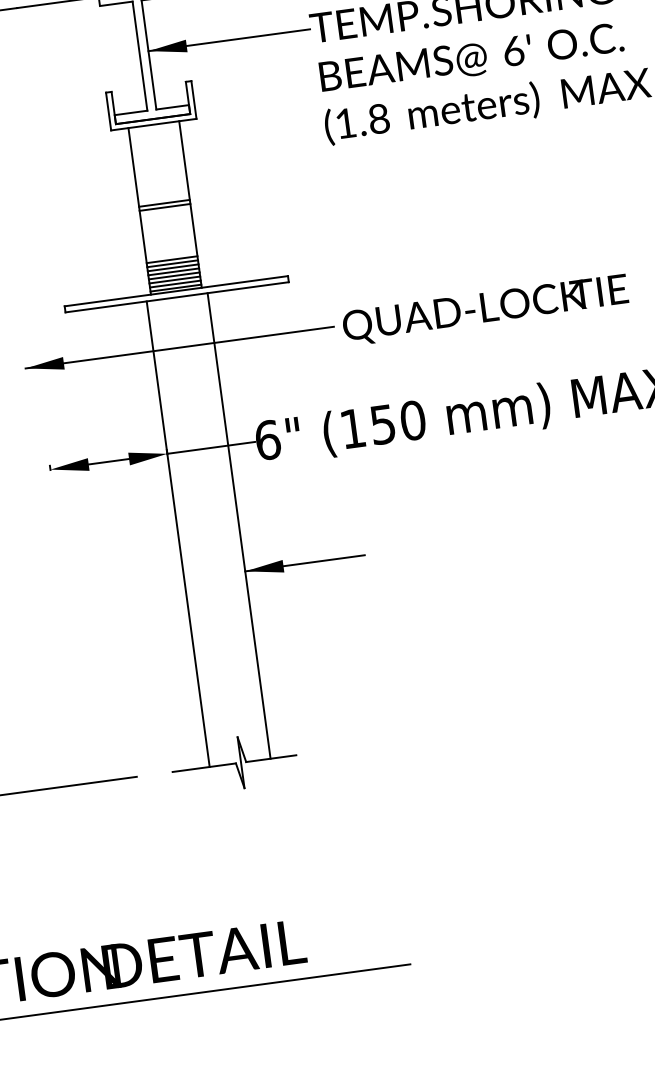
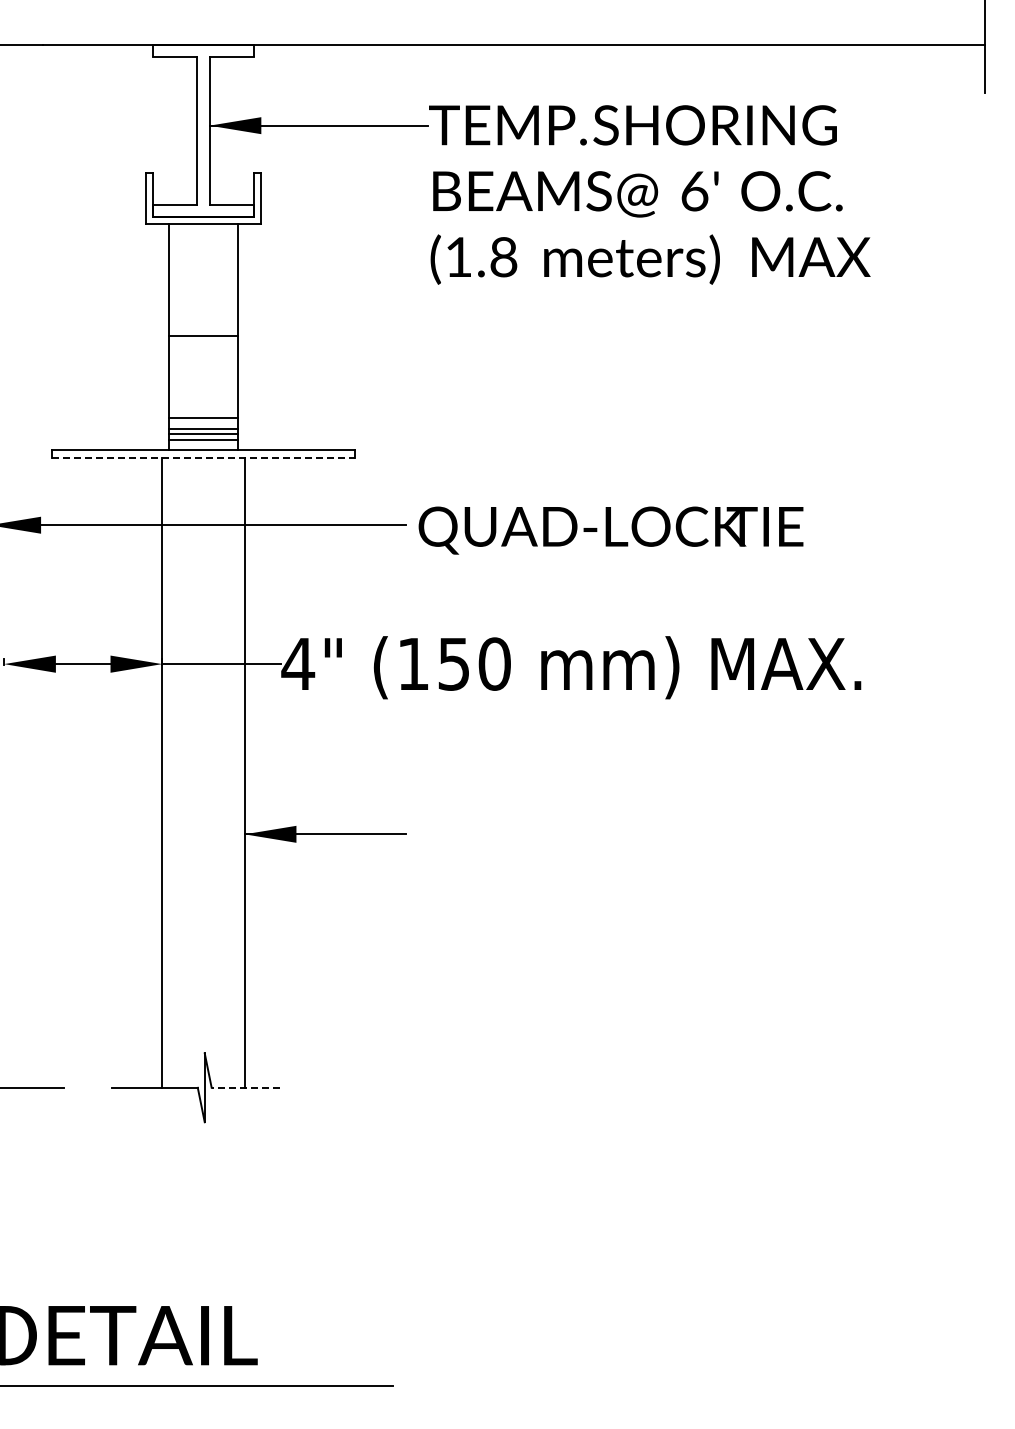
line: (164, 203) -> (203, 330), removed
line: (172, 260) -> (203, 407), removed
line: (172, 263) -> (203, 412), removed
line: (173, 271) -> (203, 423), removed
line: (175, 288) -> (203, 445), removed
line: (177, 297) -> (203, 457), solid -> dashed
text: (267, 439) -> (298, 663), 6" -> 4"
line: (271, 758) -> (245, 1087), solid -> dashed

